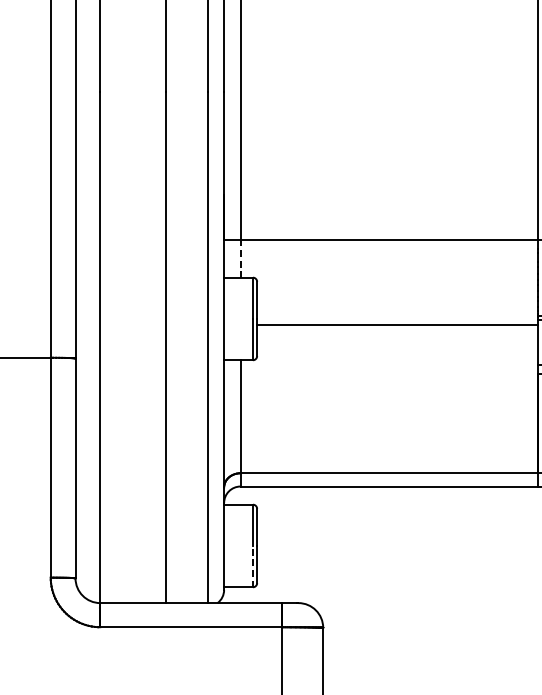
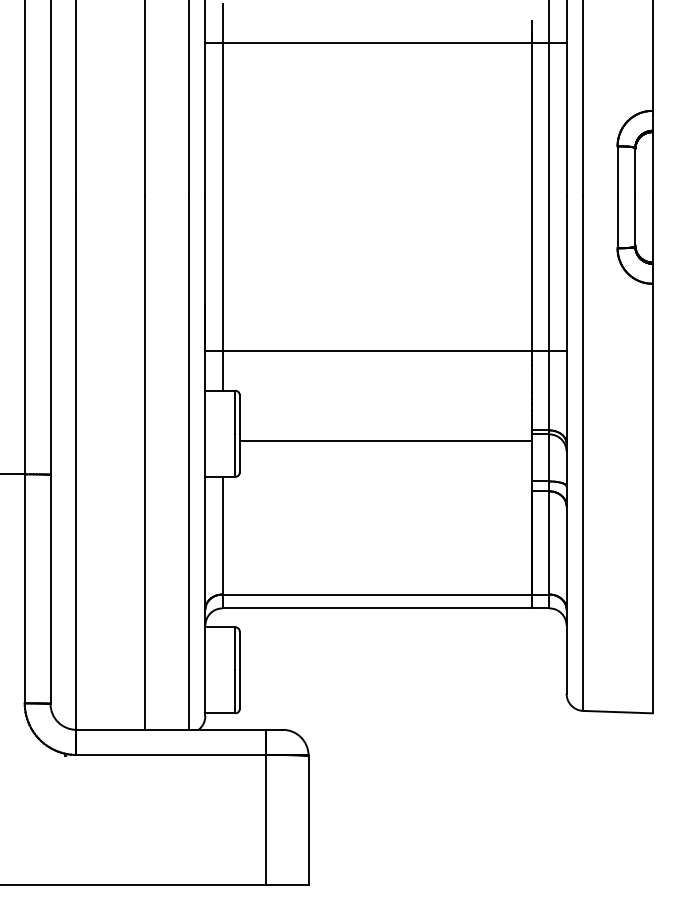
line: (240, 259) -> (222, 371), dashed -> solid
line: (253, 566) -> (235, 691), dashed -> solid

